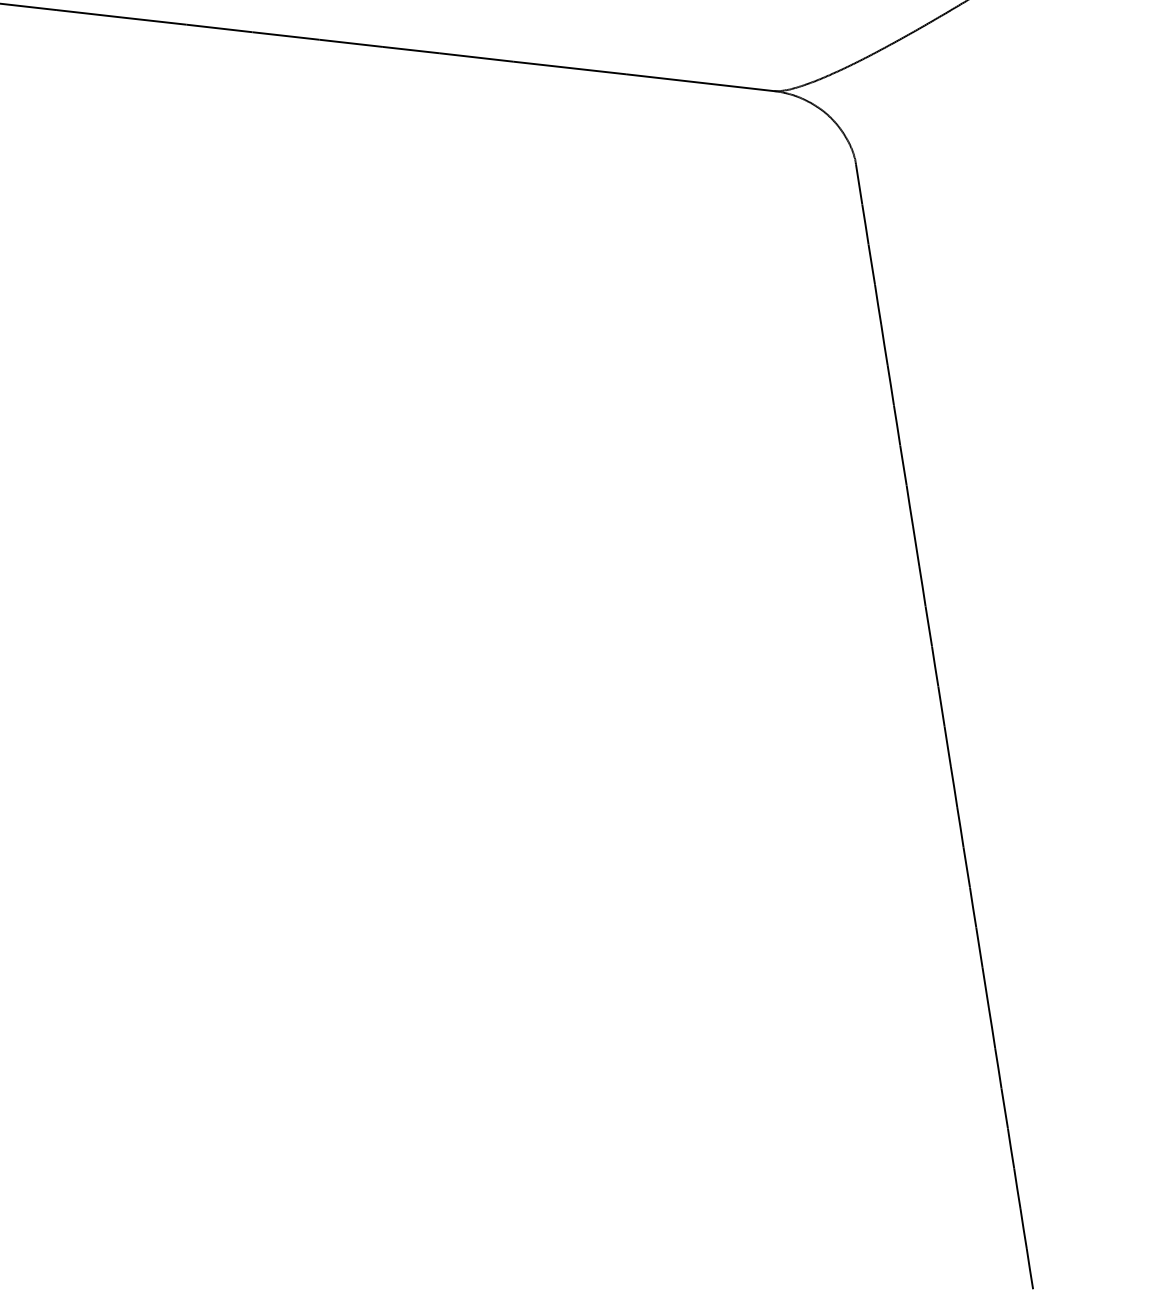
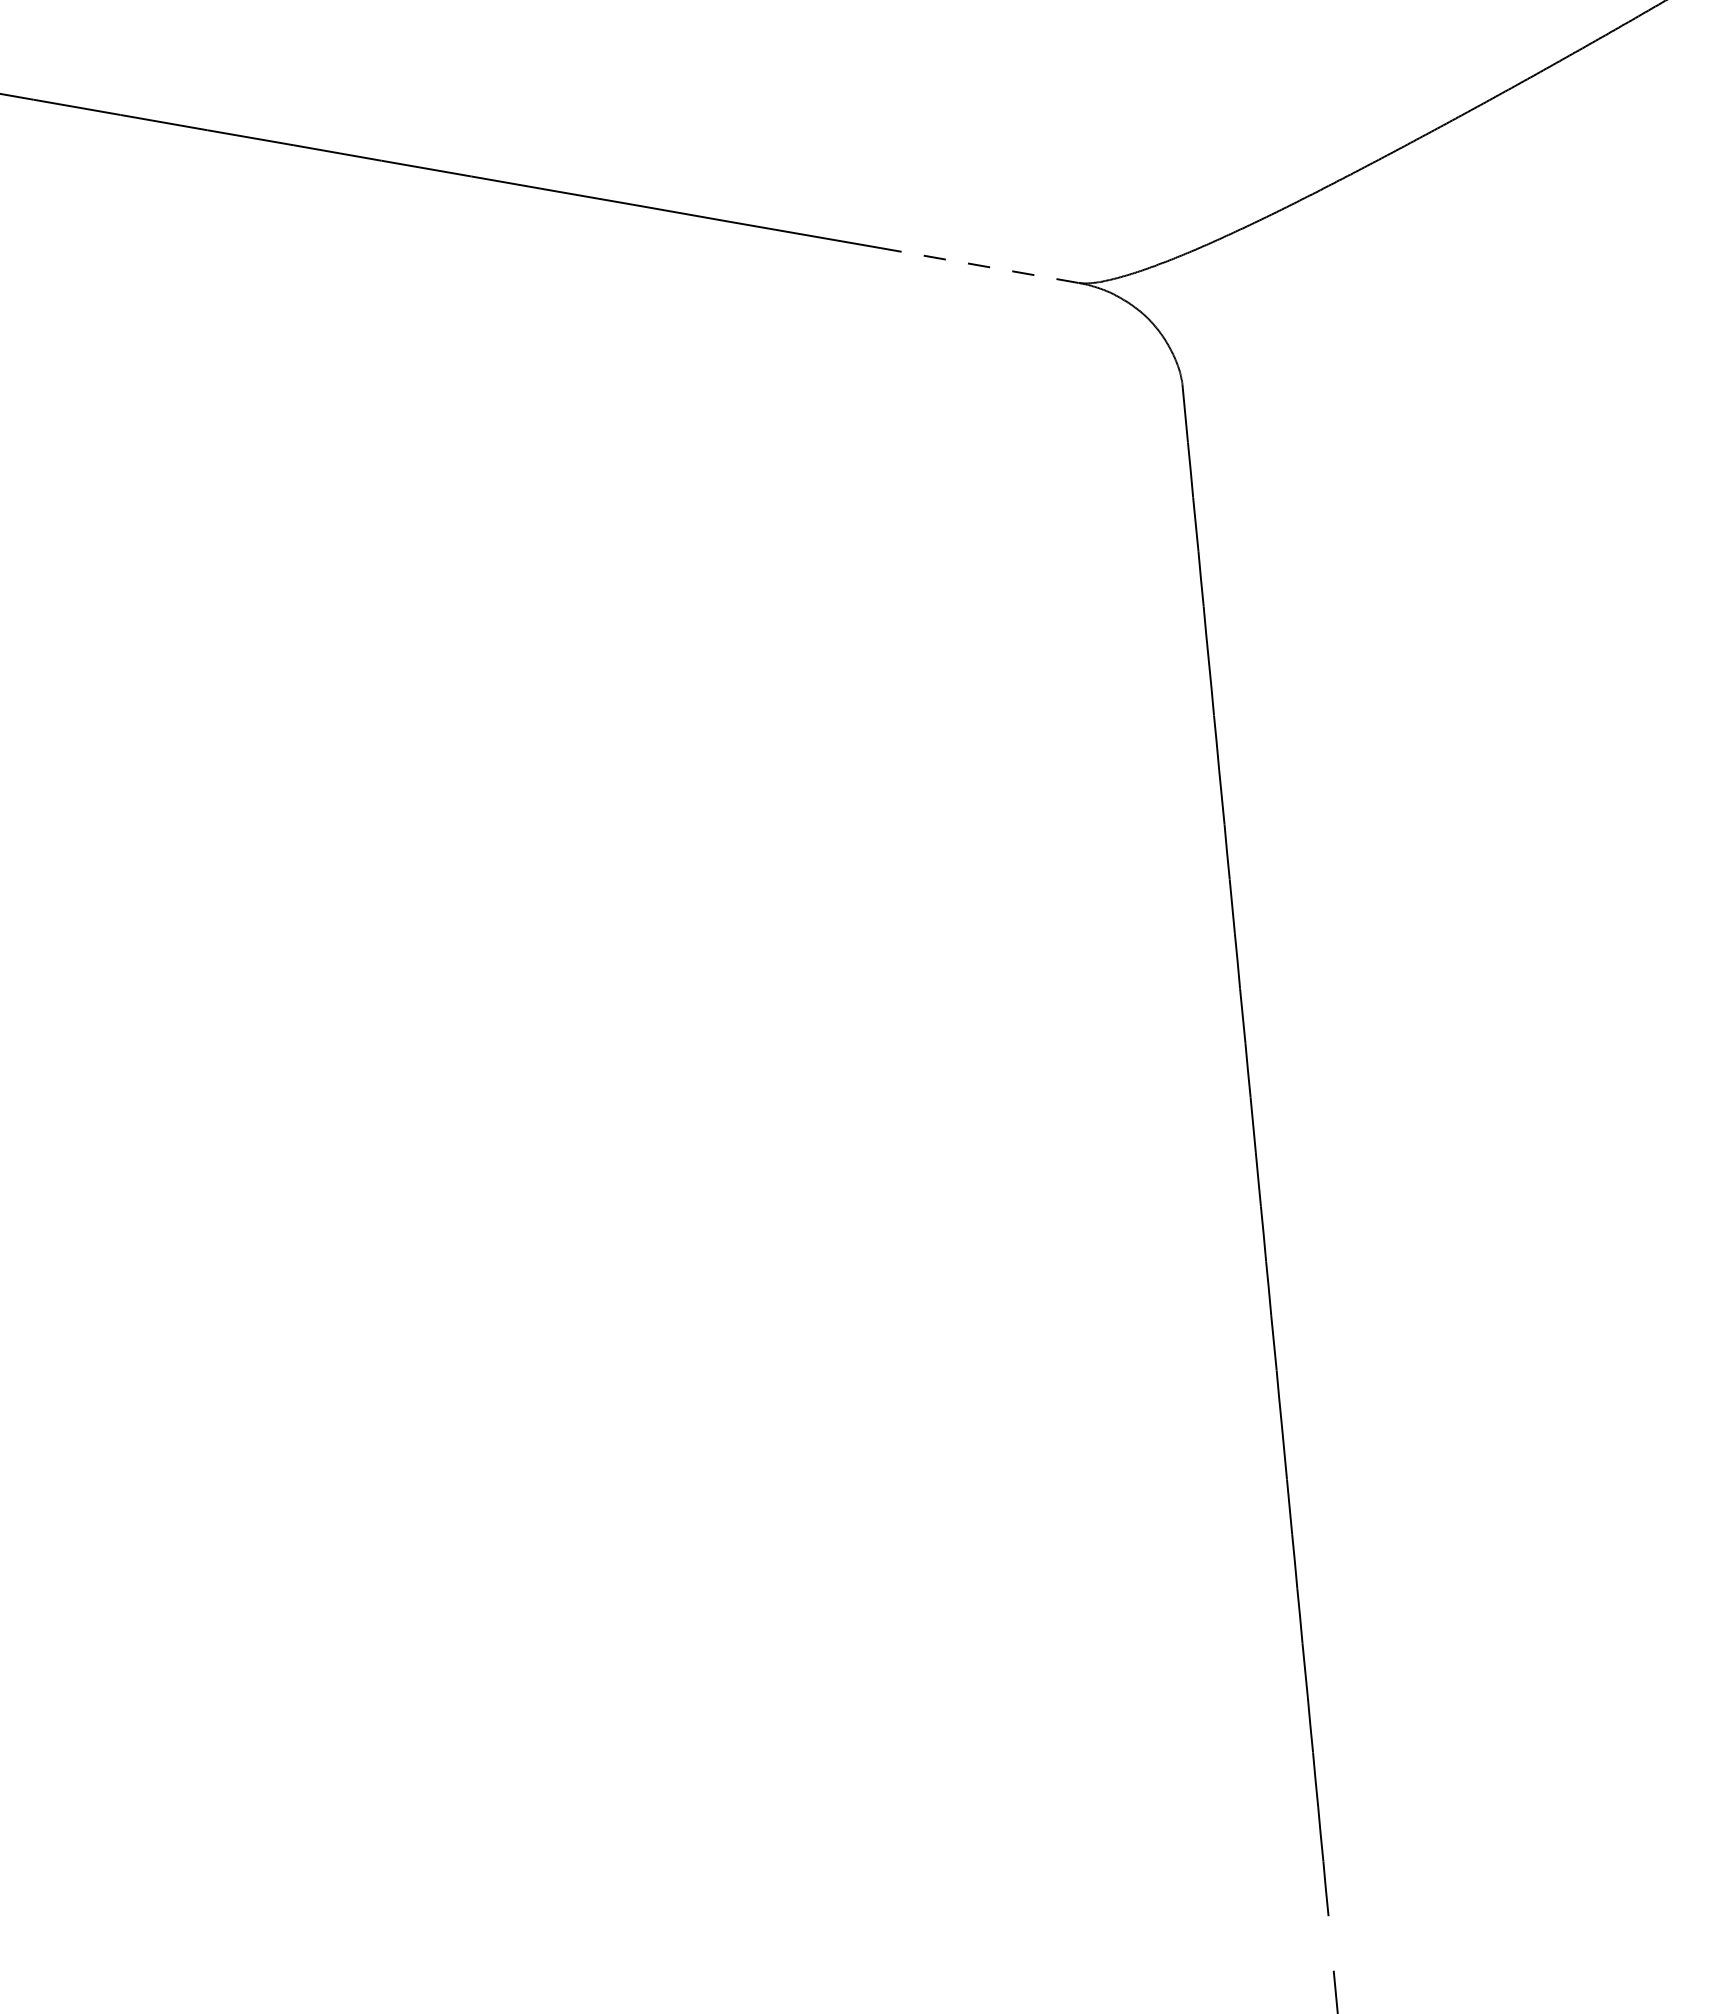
line: (699, 82) -> (979, 265), solid -> dashed

